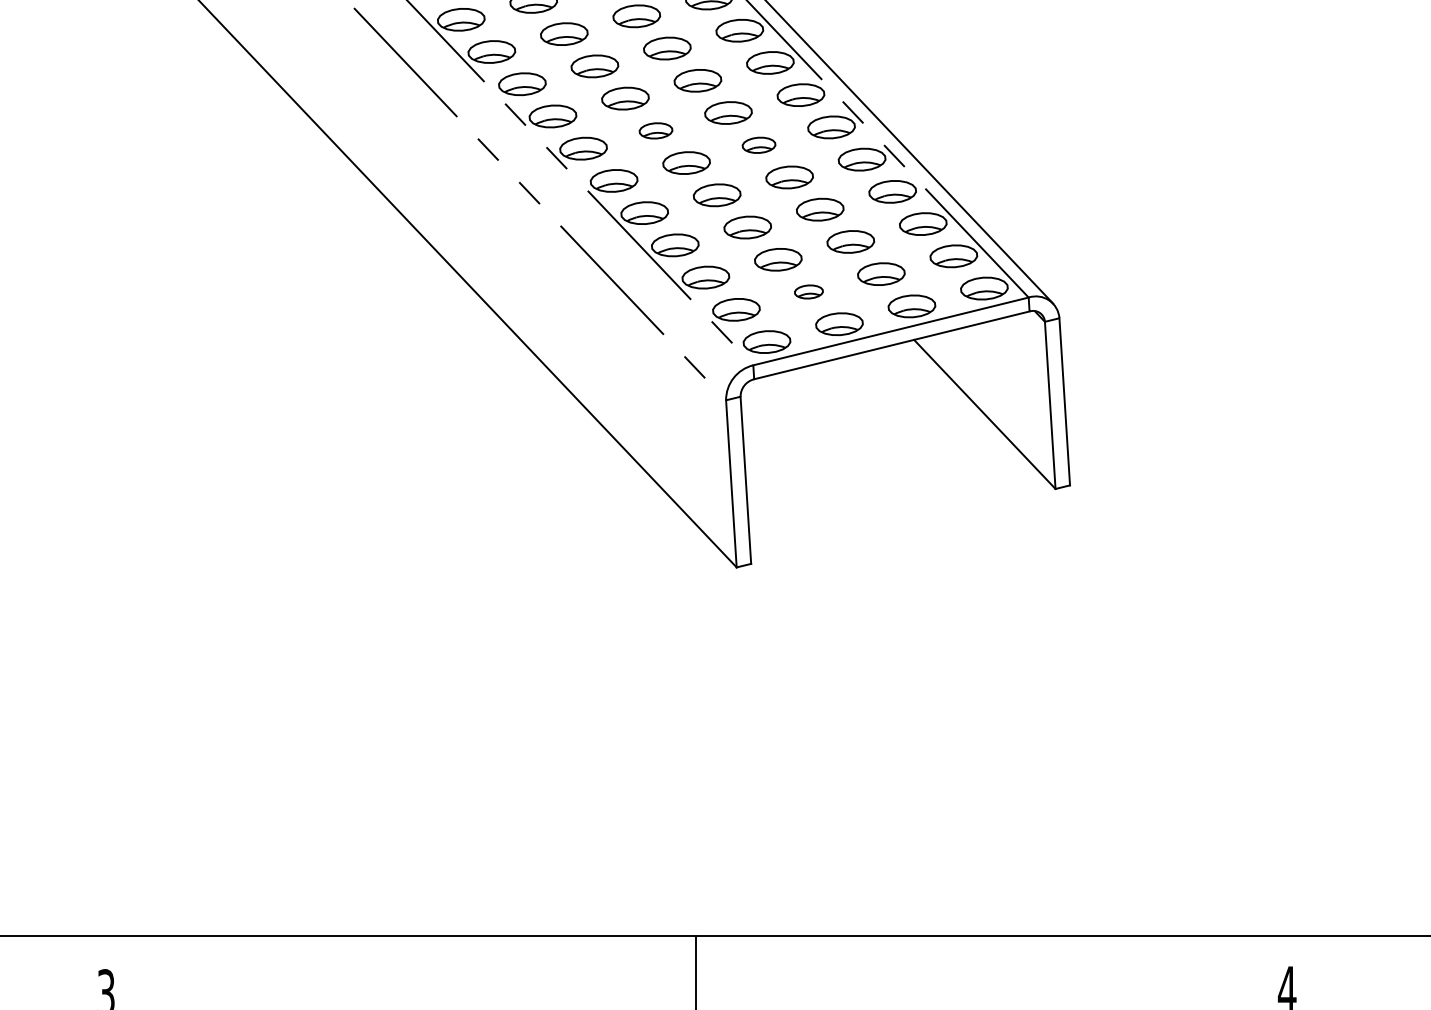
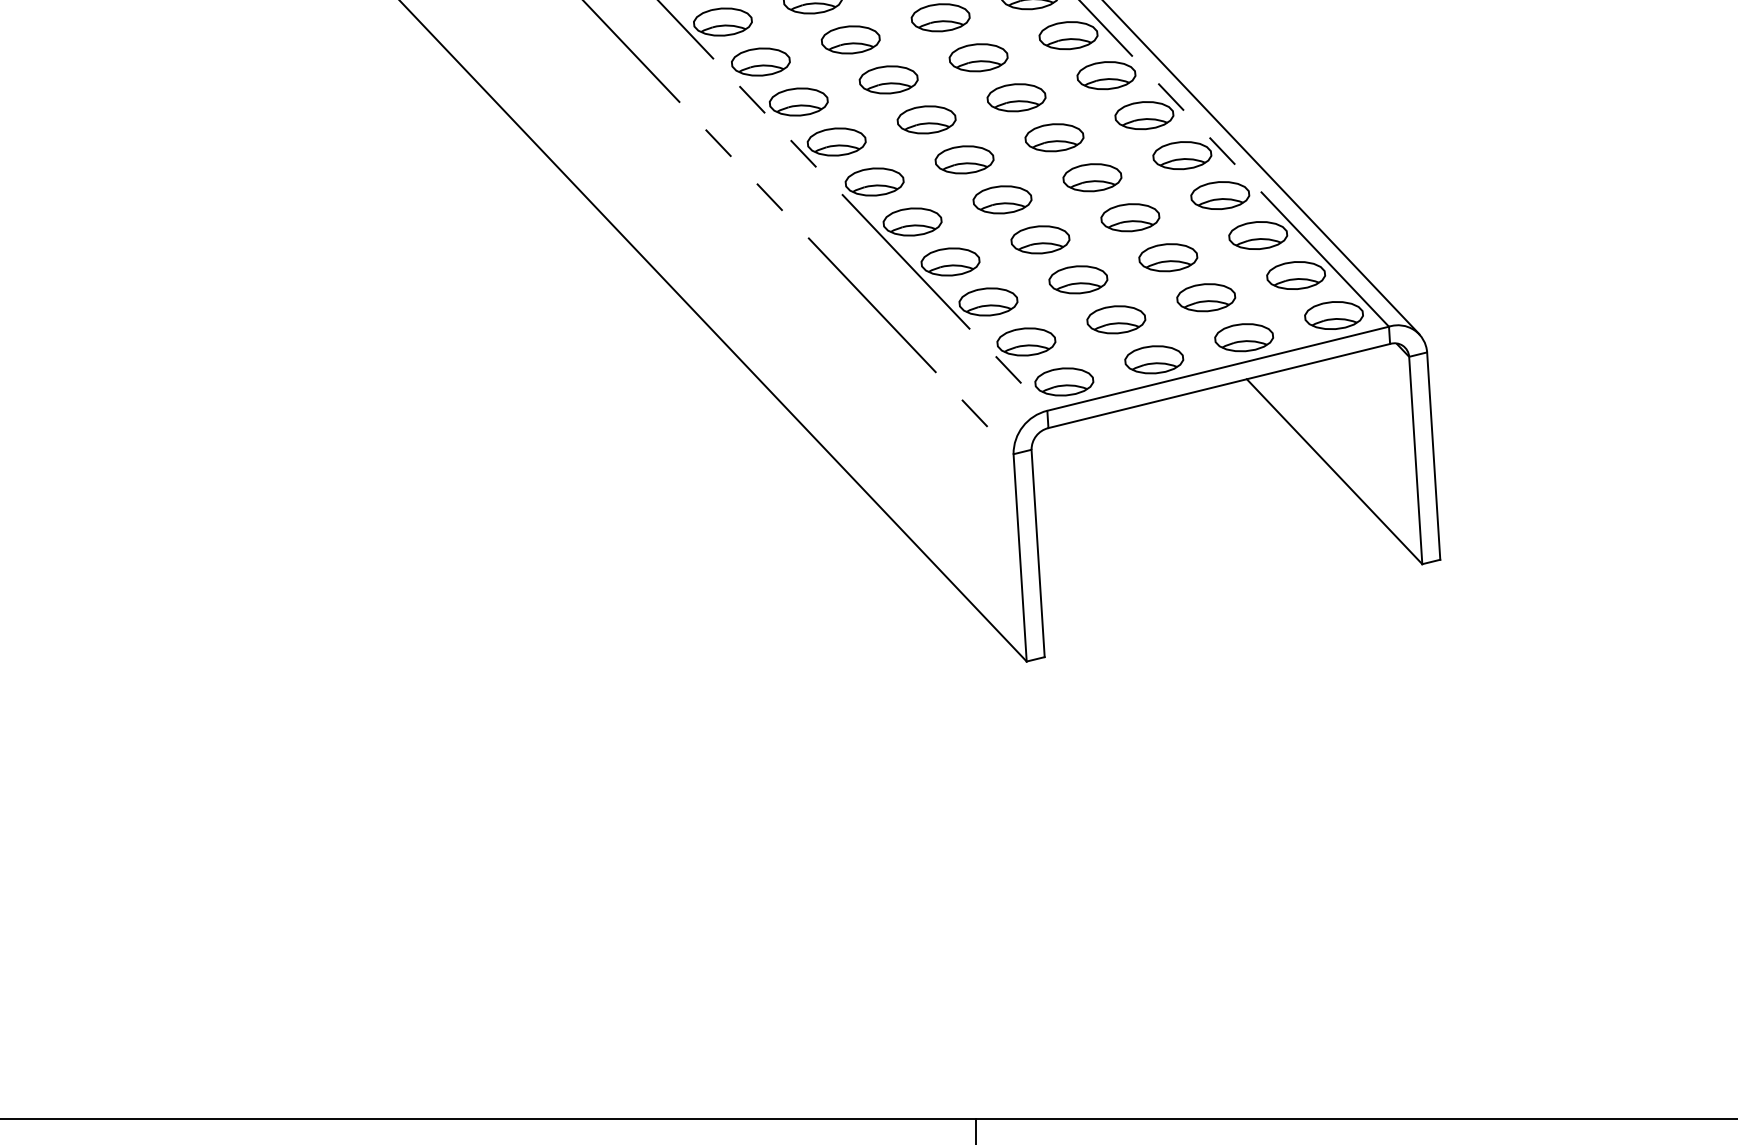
part: (655, 130) -> (925, 119), size x1.43
part: (758, 145) -> (1053, 138), size x1.43
part: (808, 291) -> (1115, 319), size x1.67

